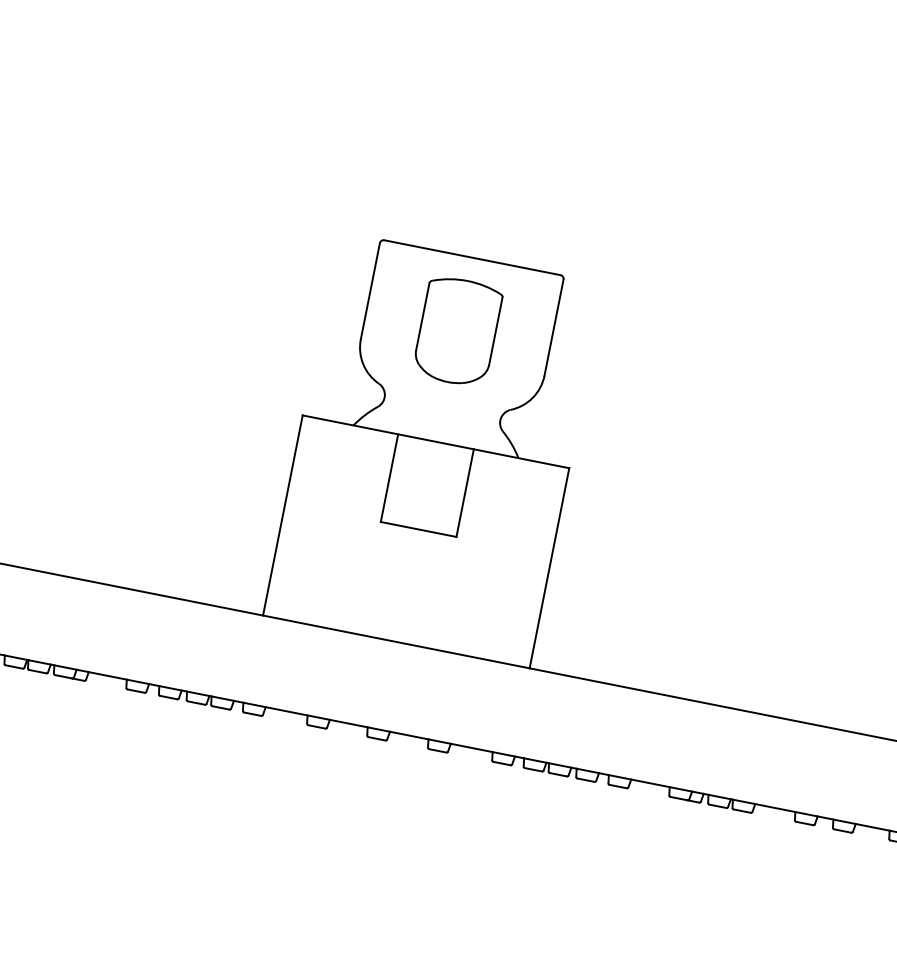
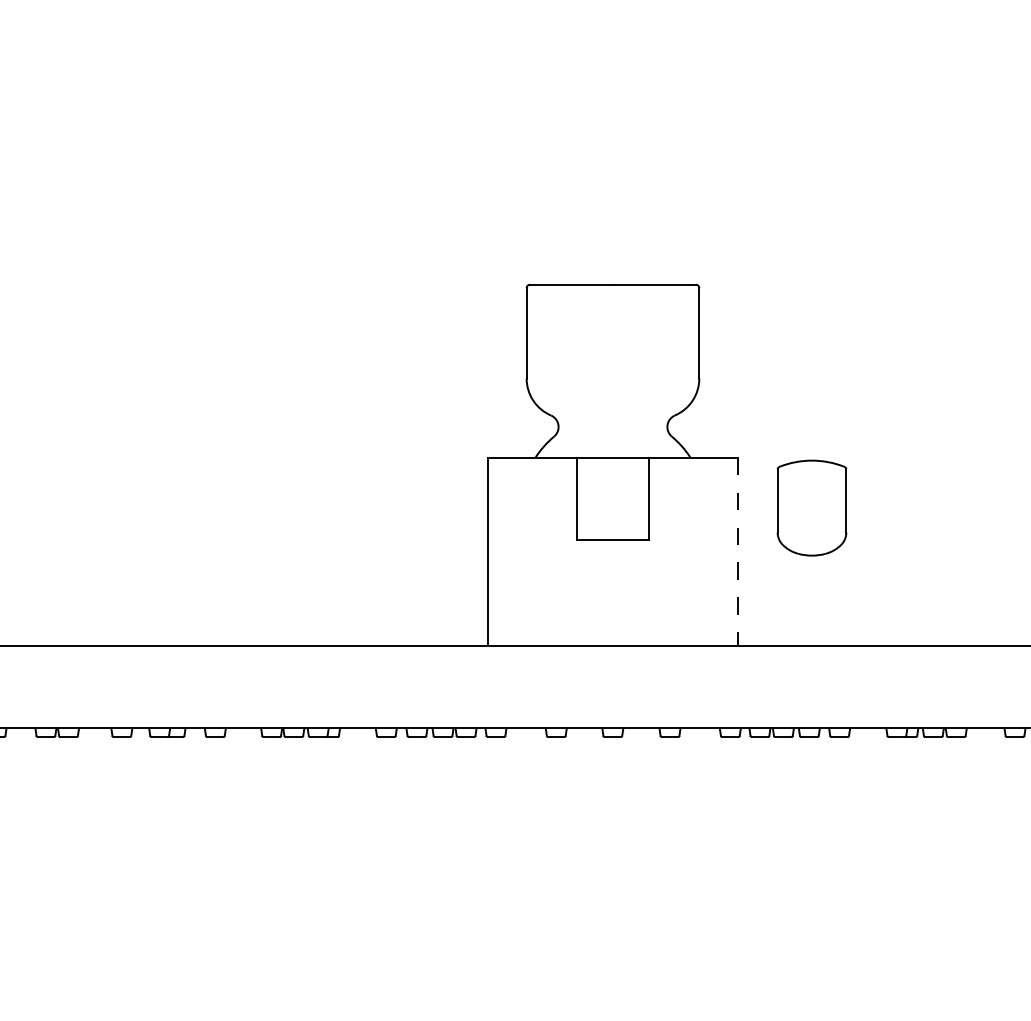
part: (457, 330) -> (811, 507), moved
line: (549, 568) -> (738, 552), solid -> dashed

